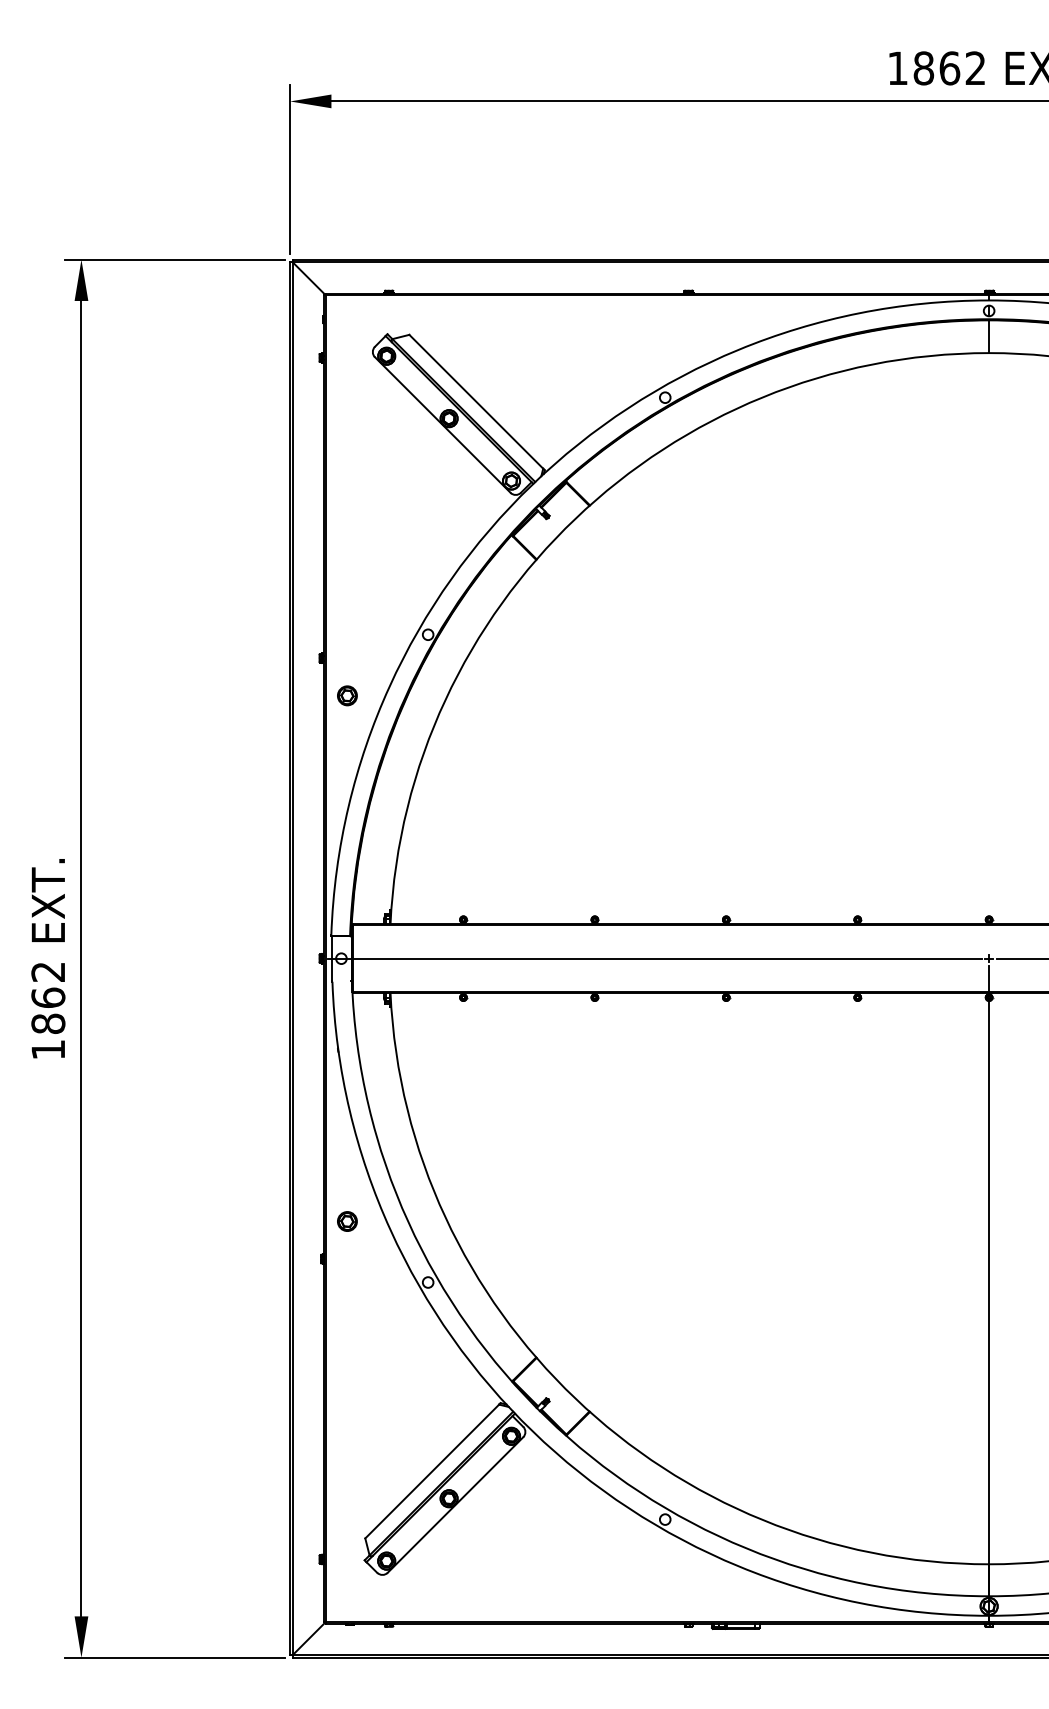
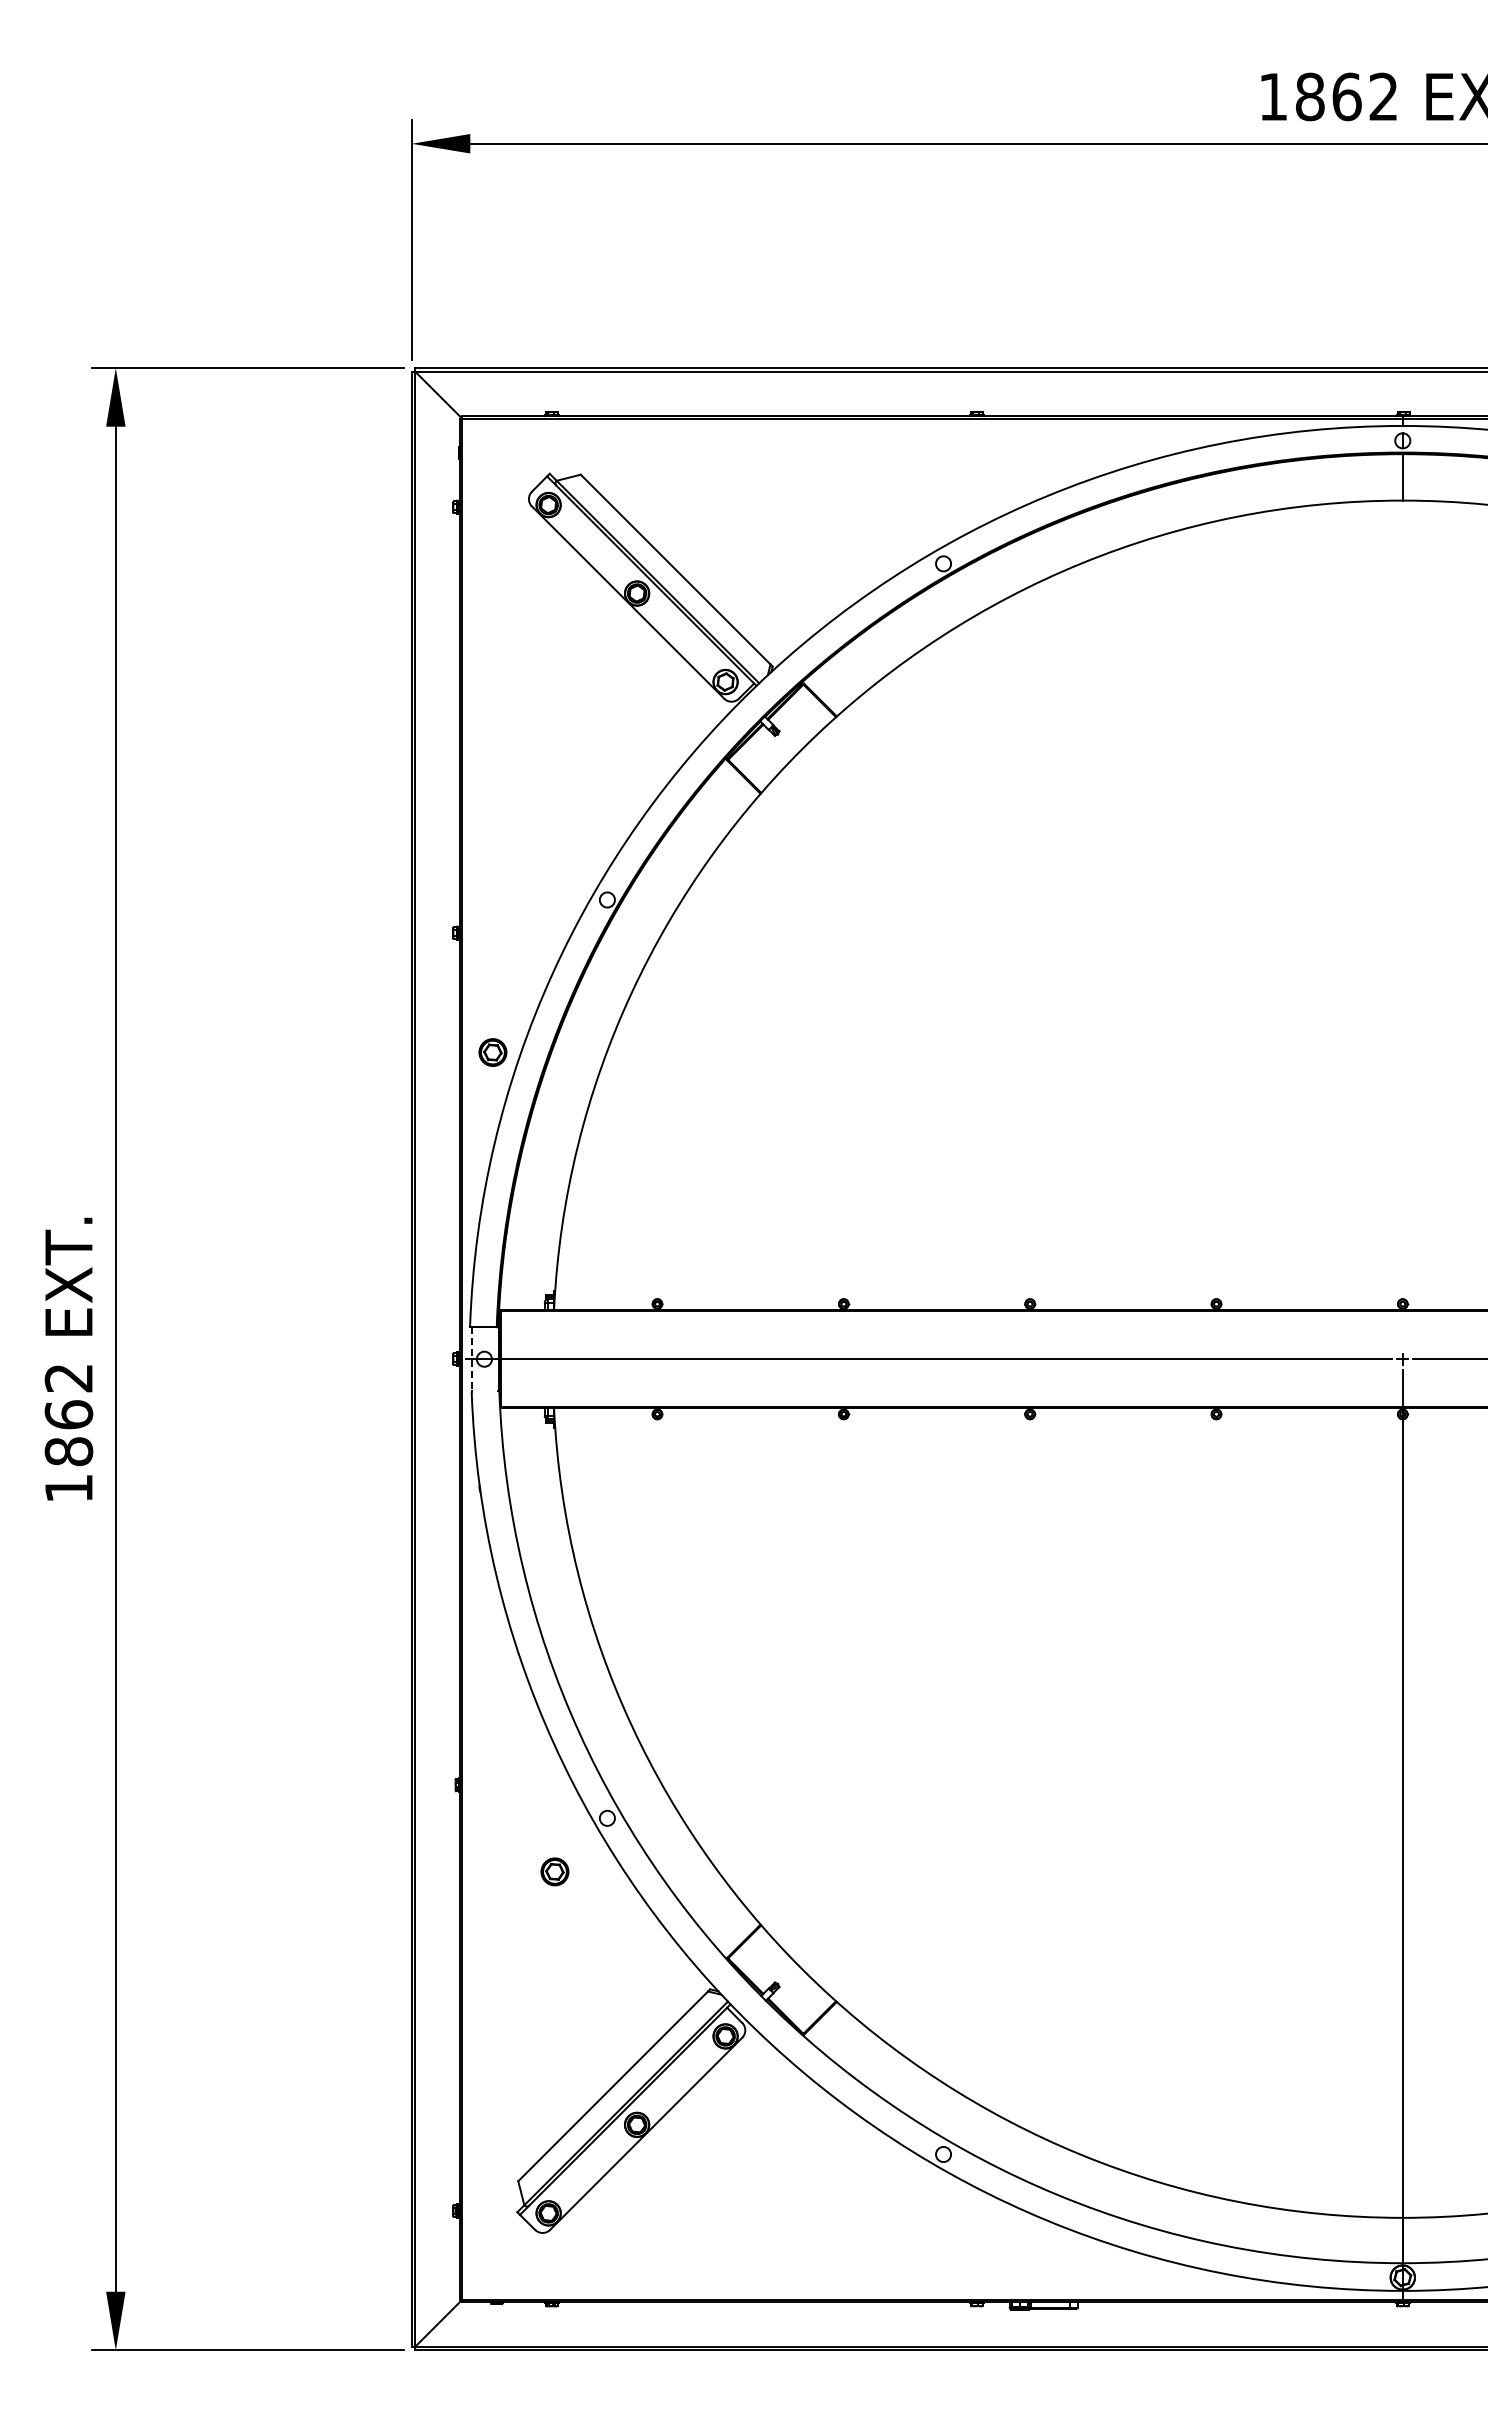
part: (347, 695) -> (492, 1052), moved
line: (332, 958) -> (471, 1359), solid -> dashed
part: (347, 1221) -> (554, 1871), moved

